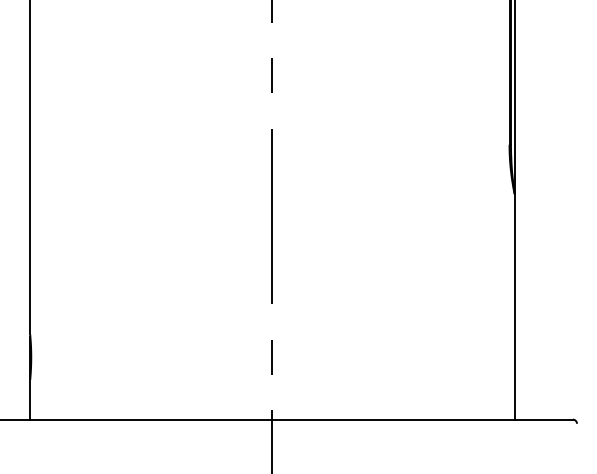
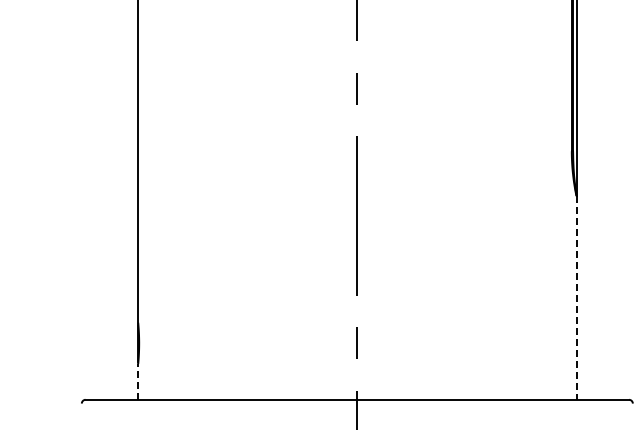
line: (514, 307) -> (576, 298), solid -> dashed
line: (30, 399) -> (138, 381), solid -> dashed

